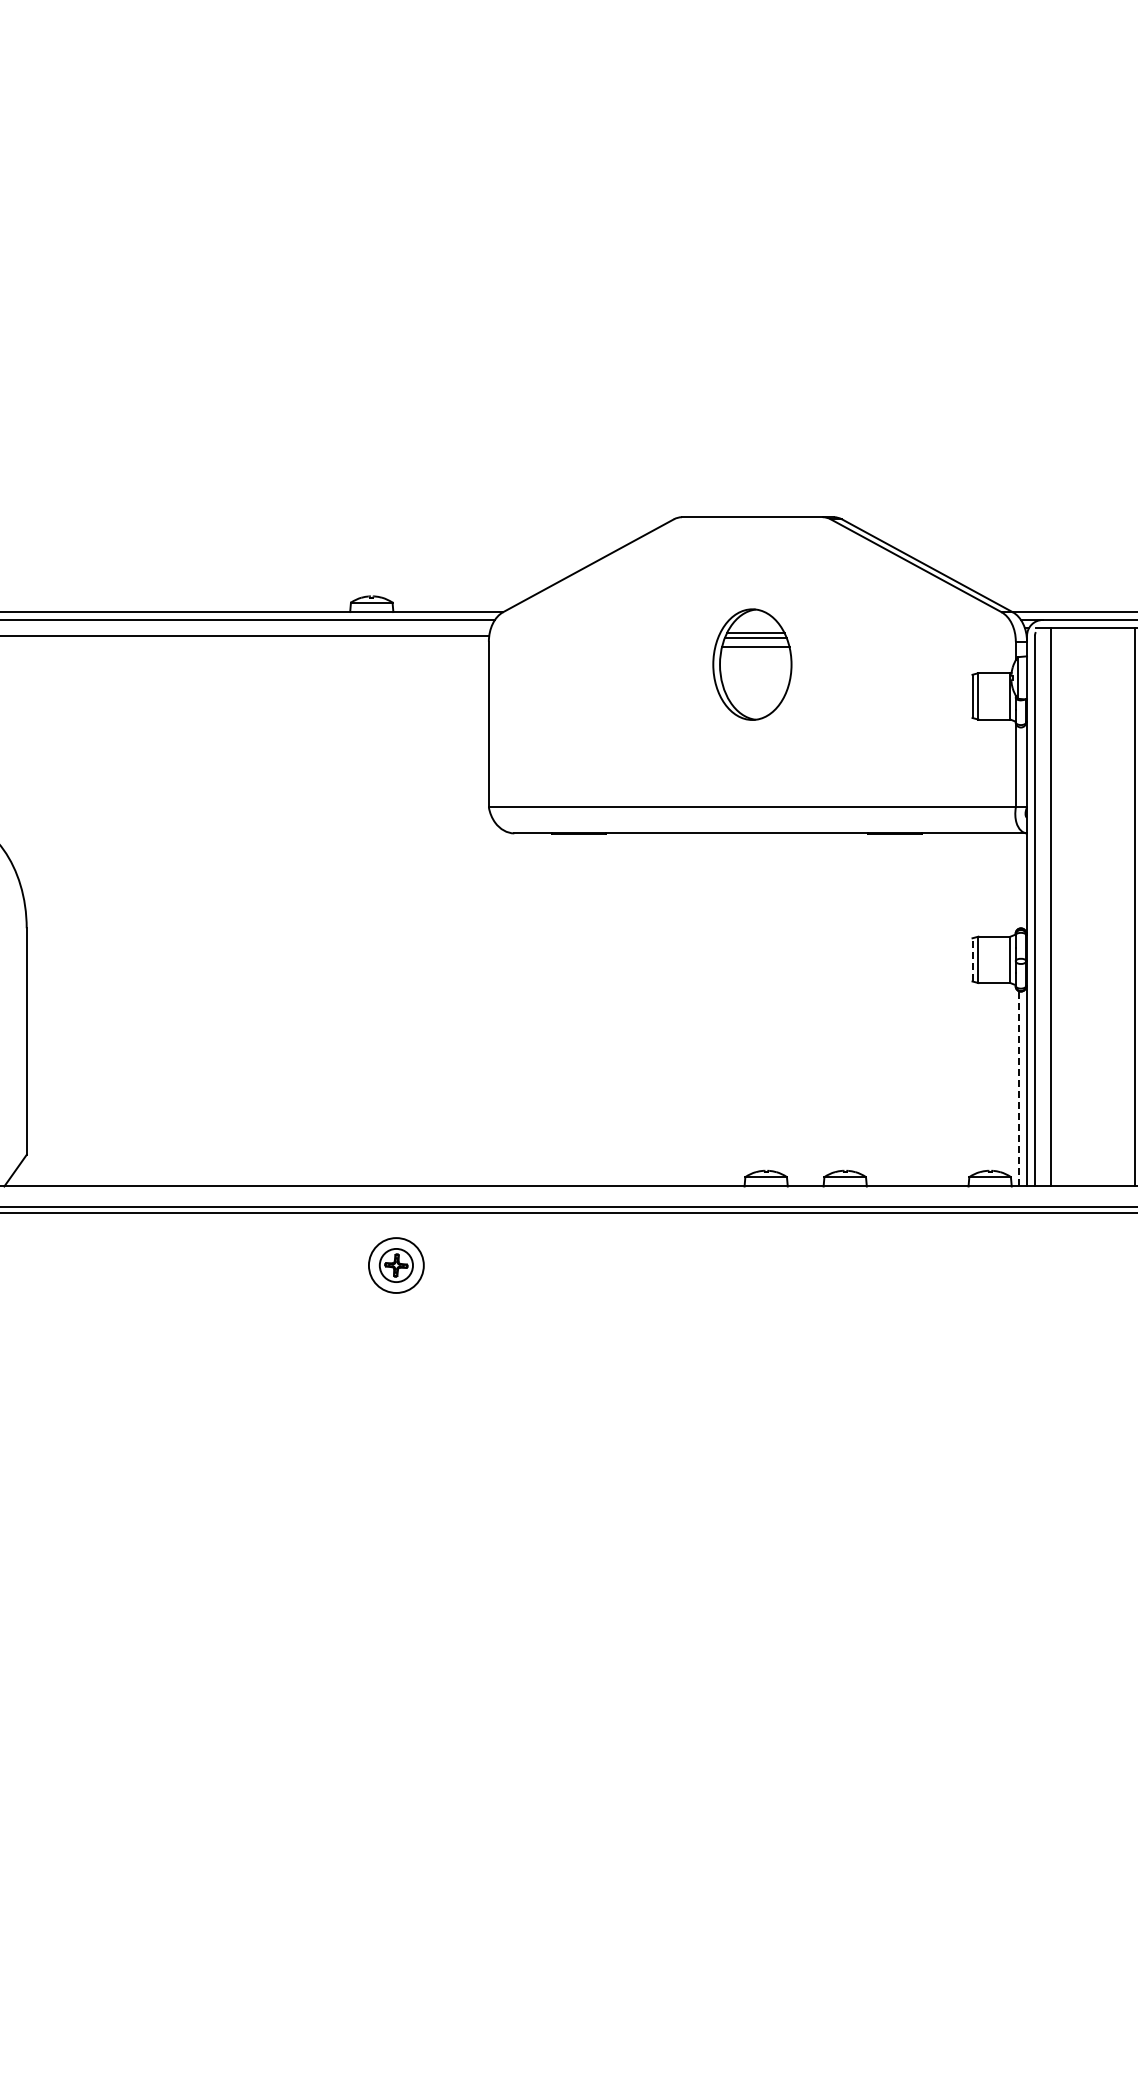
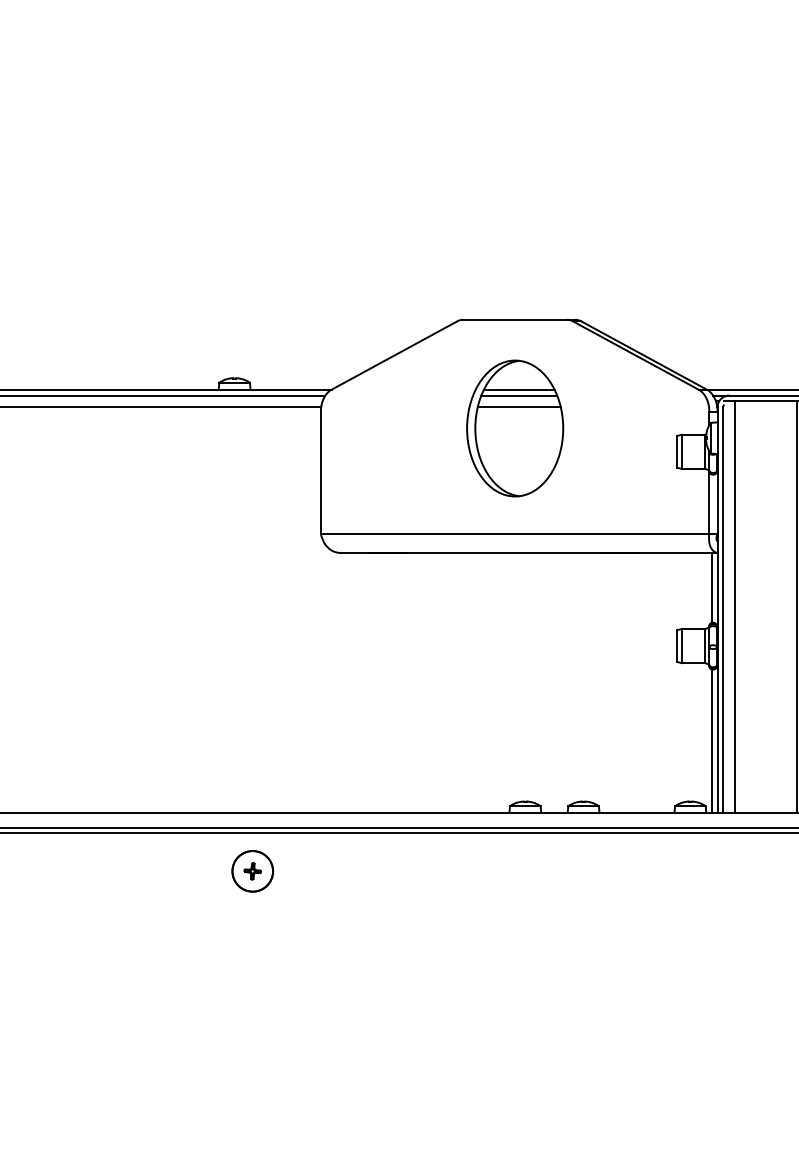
part: (752, 664) -> (515, 428), size x1.67
line: (1019, 880) -> (712, 587), added
line: (972, 959) -> (677, 645), dashed -> solid
line: (1019, 1088) -> (712, 740), dashed -> solid
circle: (396, 1265) -> (252, 871), size x1.67

